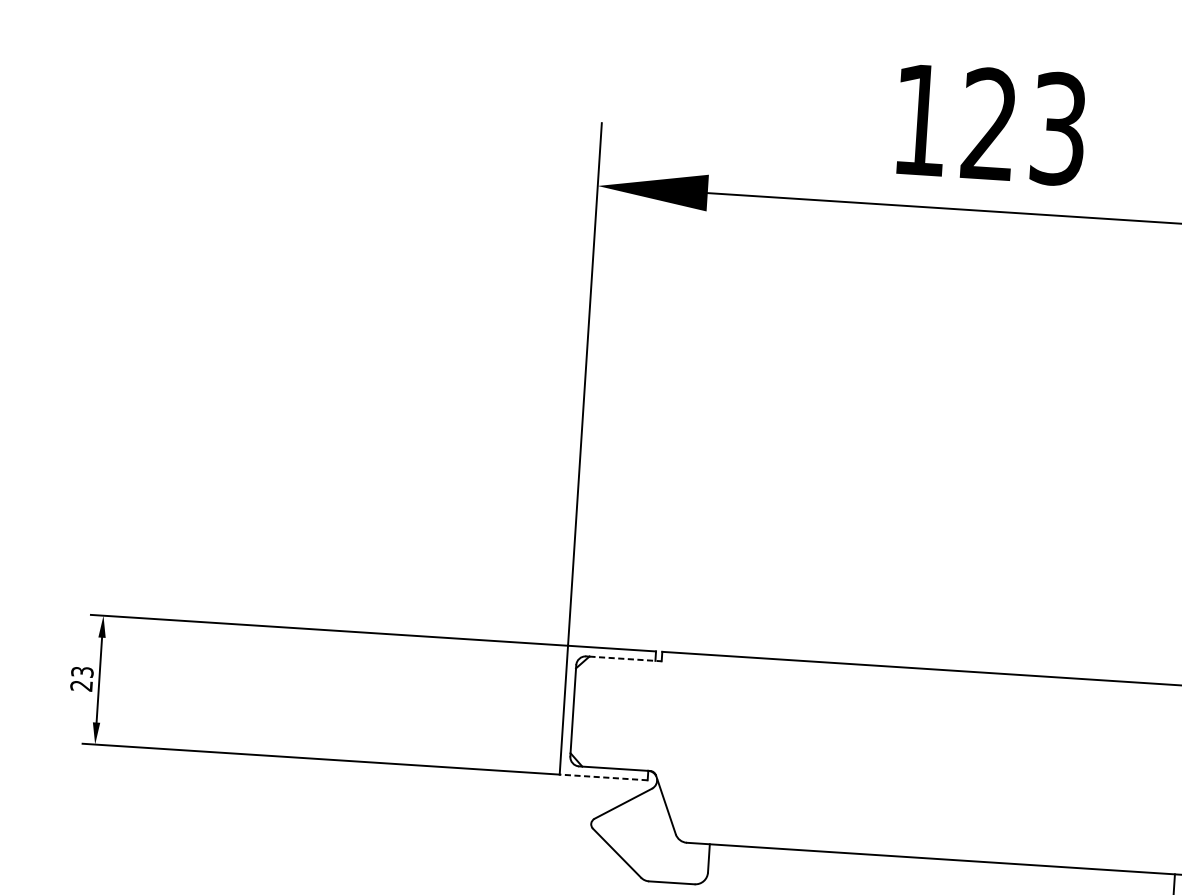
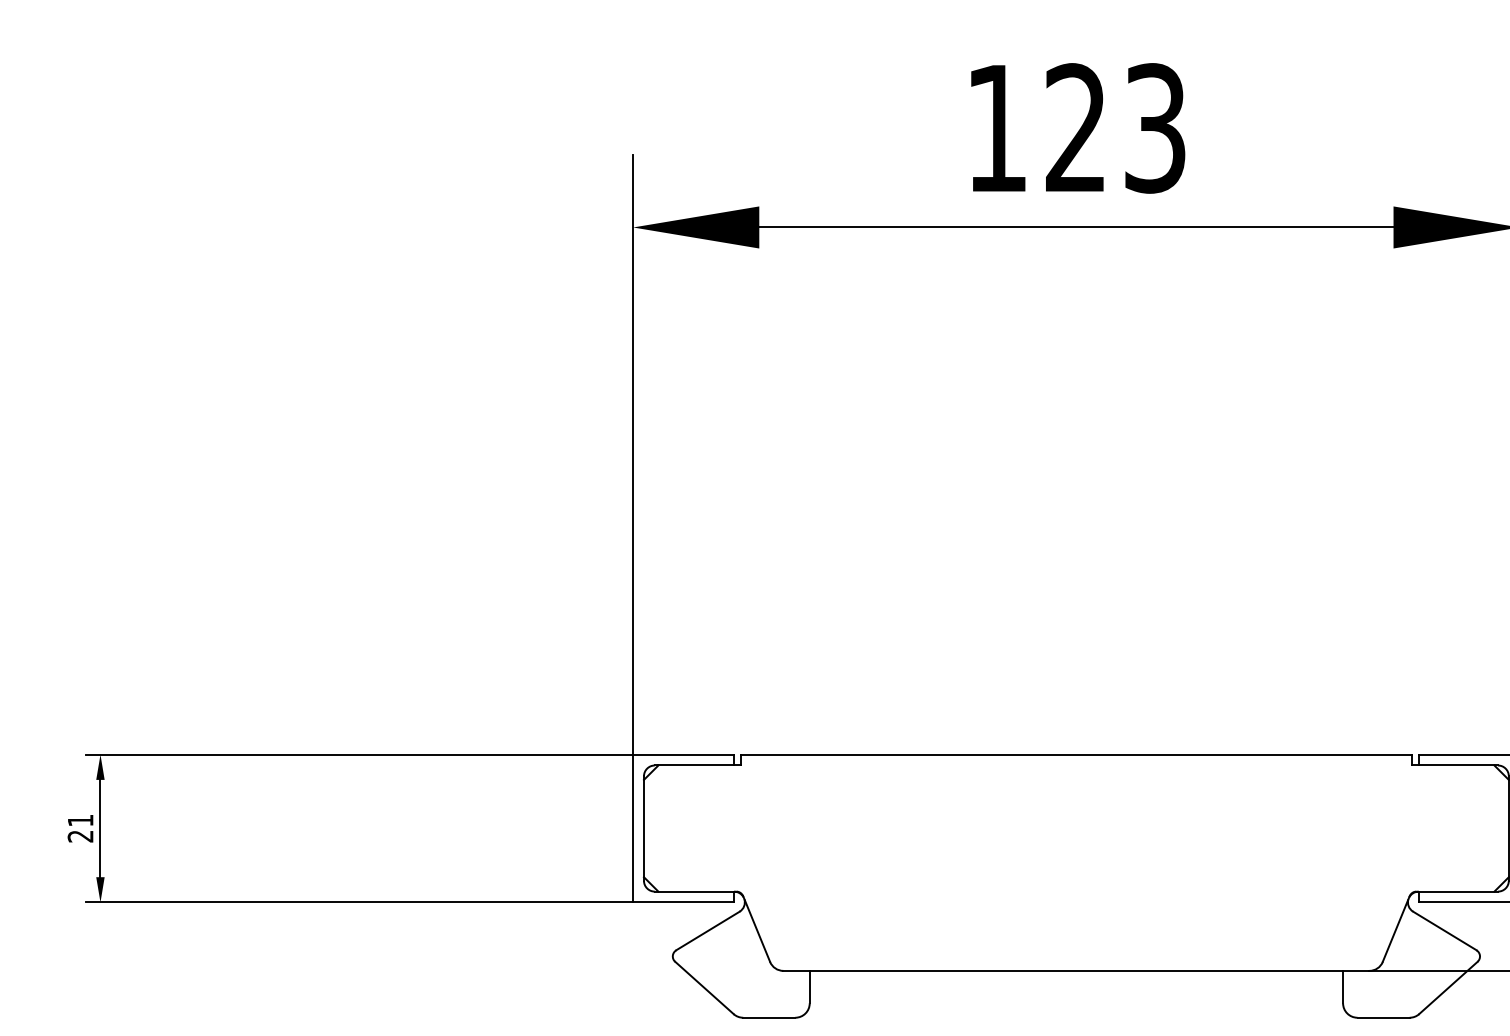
line: (626, 658) -> (700, 765), dashed -> solid
text: (82, 671) -> (80, 820), 23 -> 21
line: (603, 777) -> (683, 902), dashed -> solid

